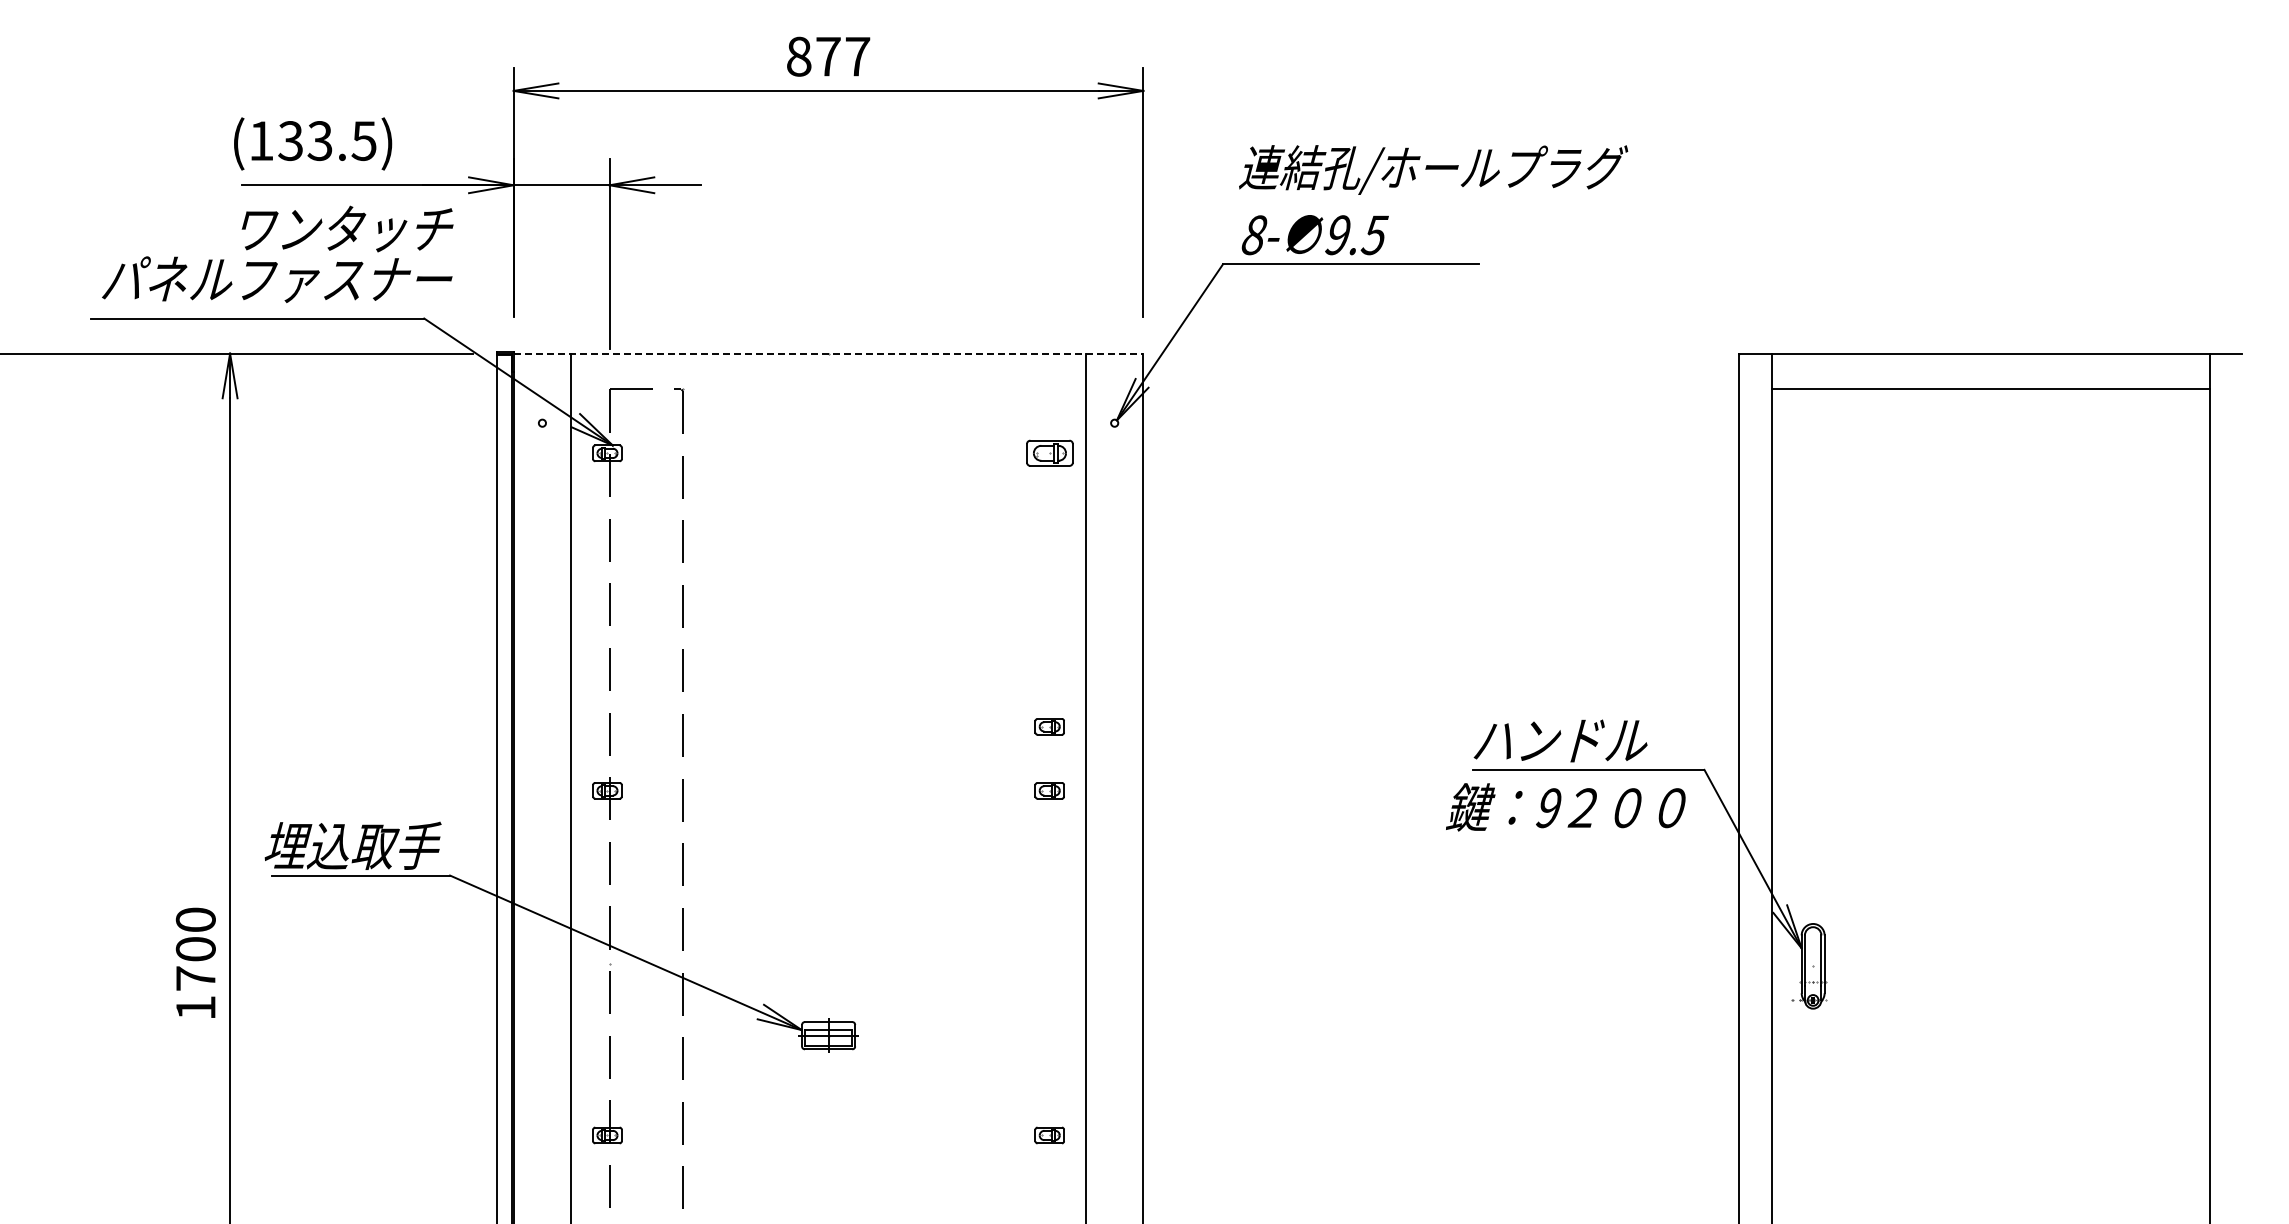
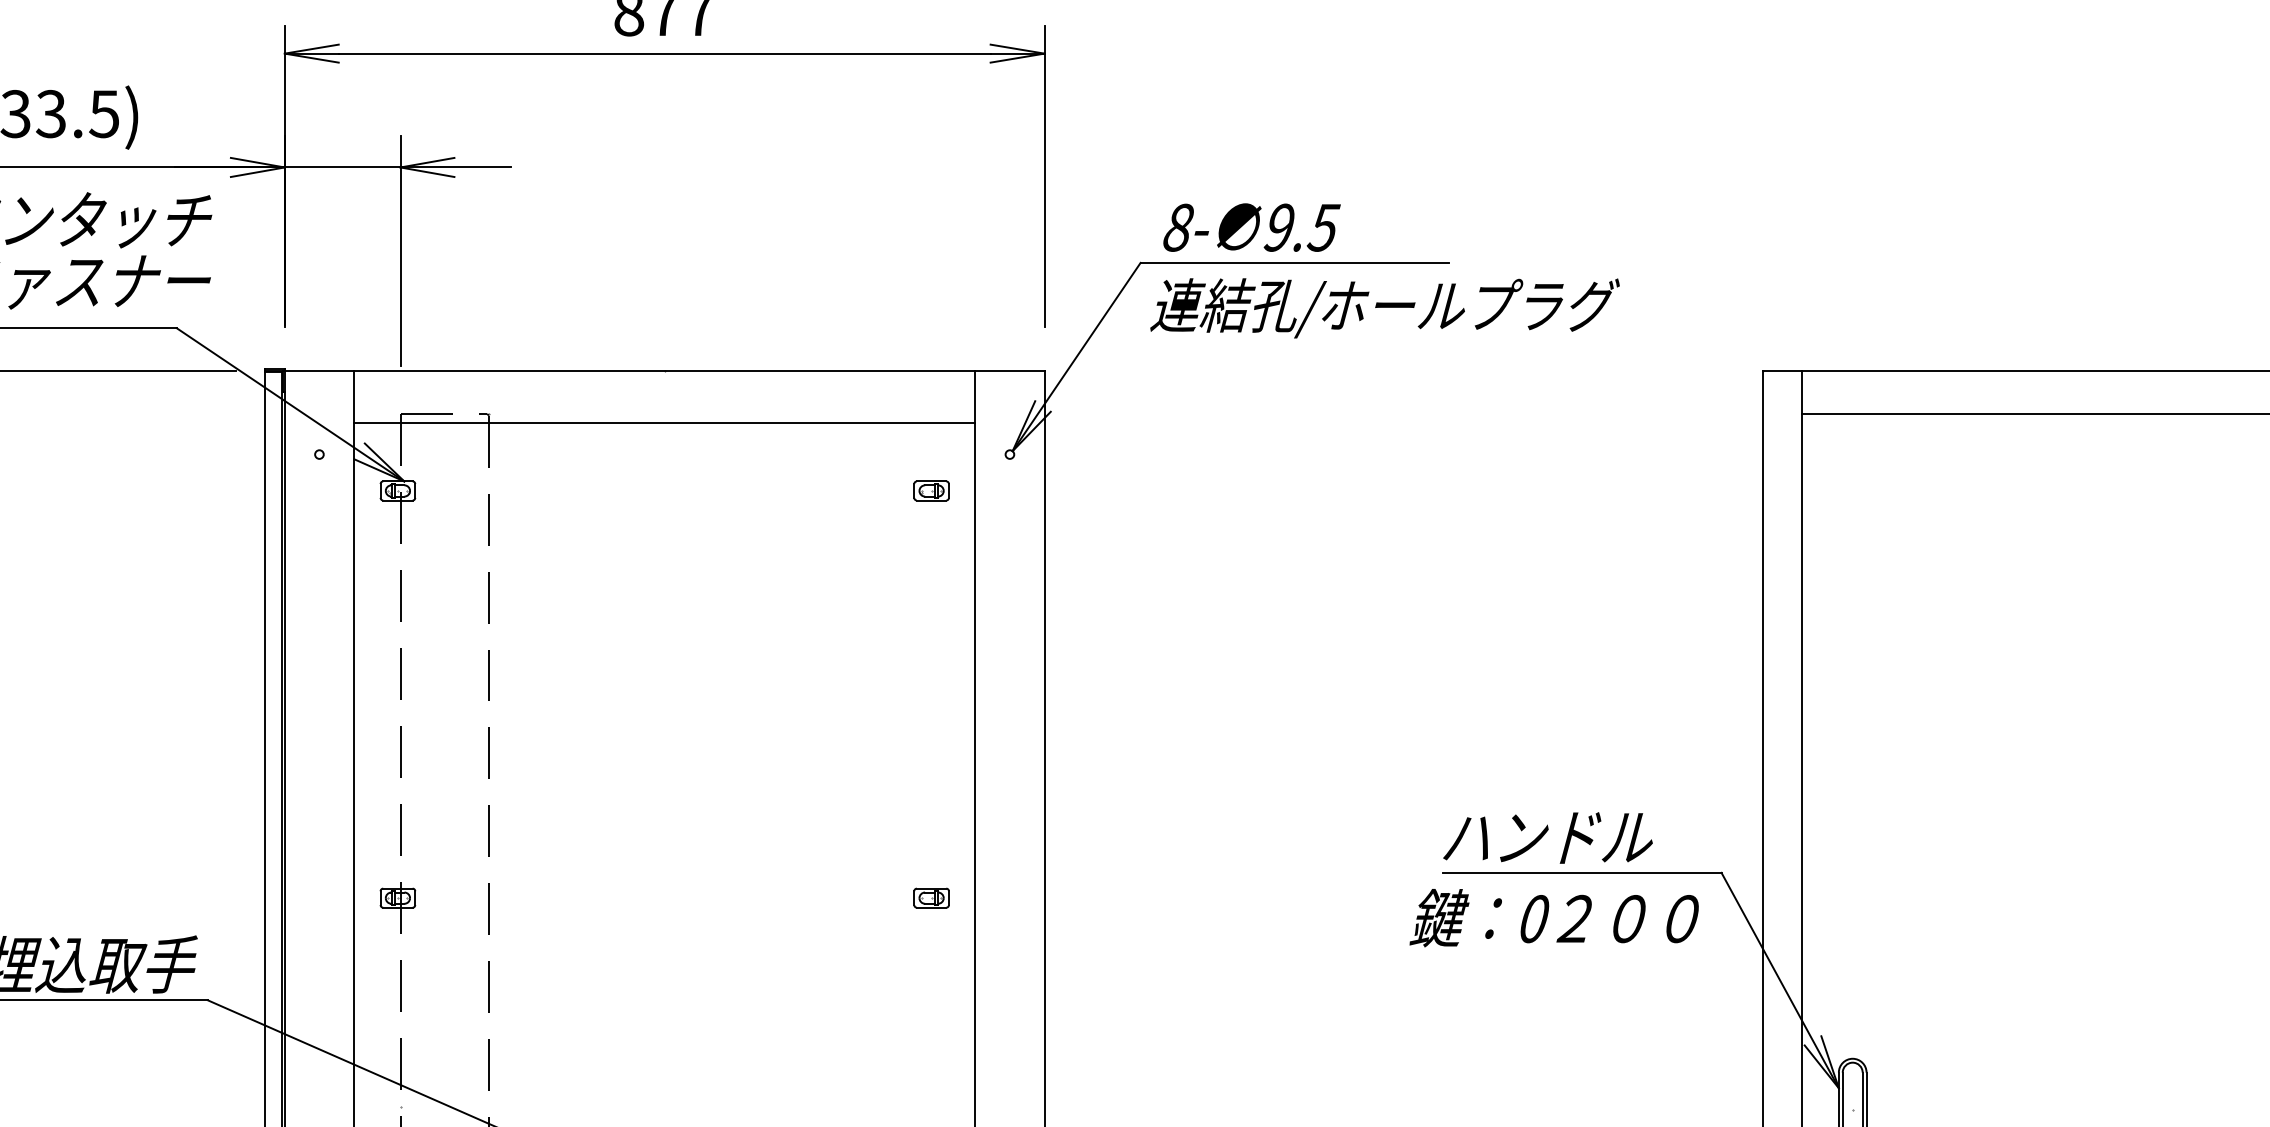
text: (1433, 169) -> (1384, 307), moved
line: (828, 353) -> (664, 370), dashed -> solid
line: (828, 396) -> (664, 422), added
part: (1049, 453) -> (931, 491), size x0.62
part: (1049, 726) -> (931, 820), removed
text: (1548, 808) -> (1533, 919), 9 -> 0

